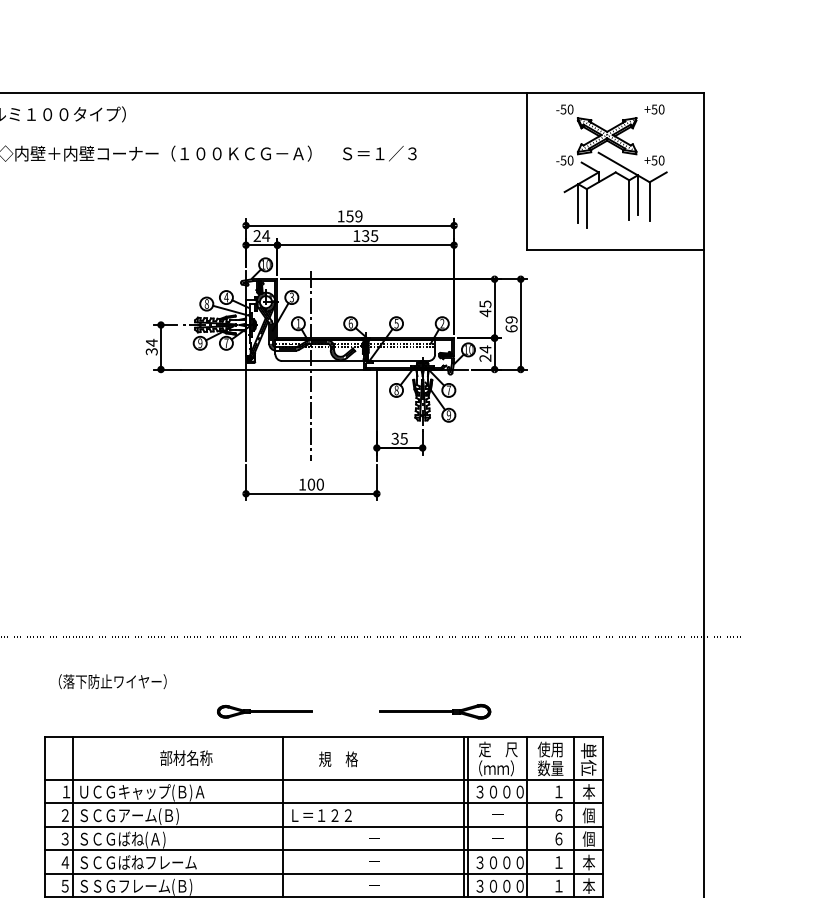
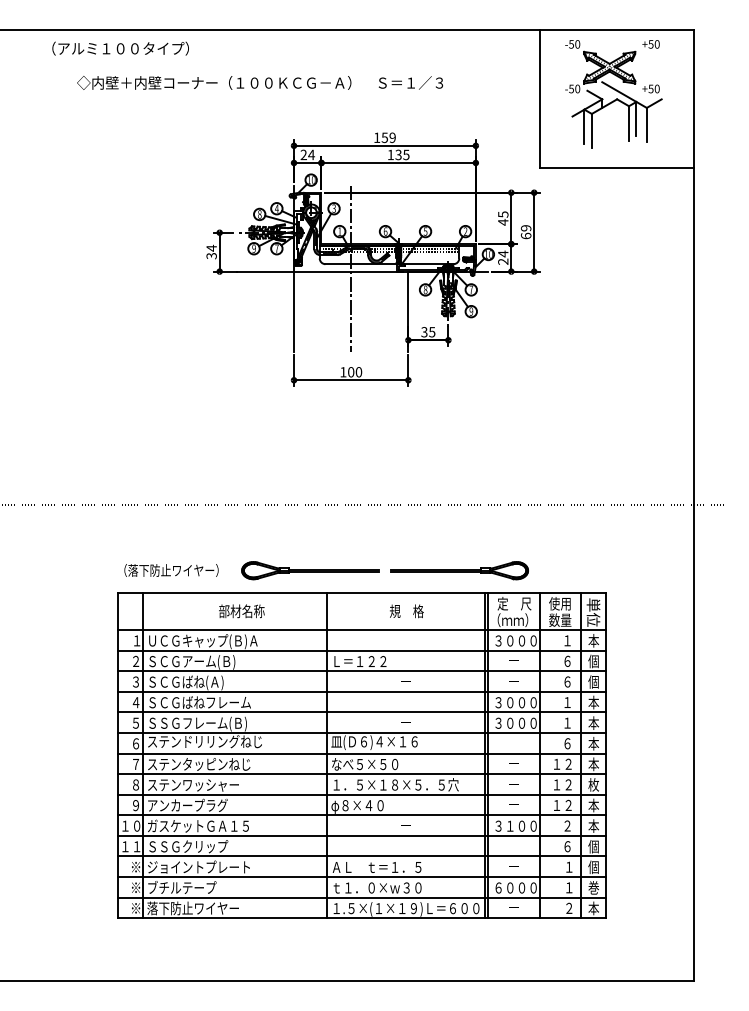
text: (112, 681) -> (171, 570), moved
part: (264, 711) -> (310, 570), size x1.67
part: (435, 711) -> (459, 570), size x1.43
text: (338, 759) -> (406, 611), moved

